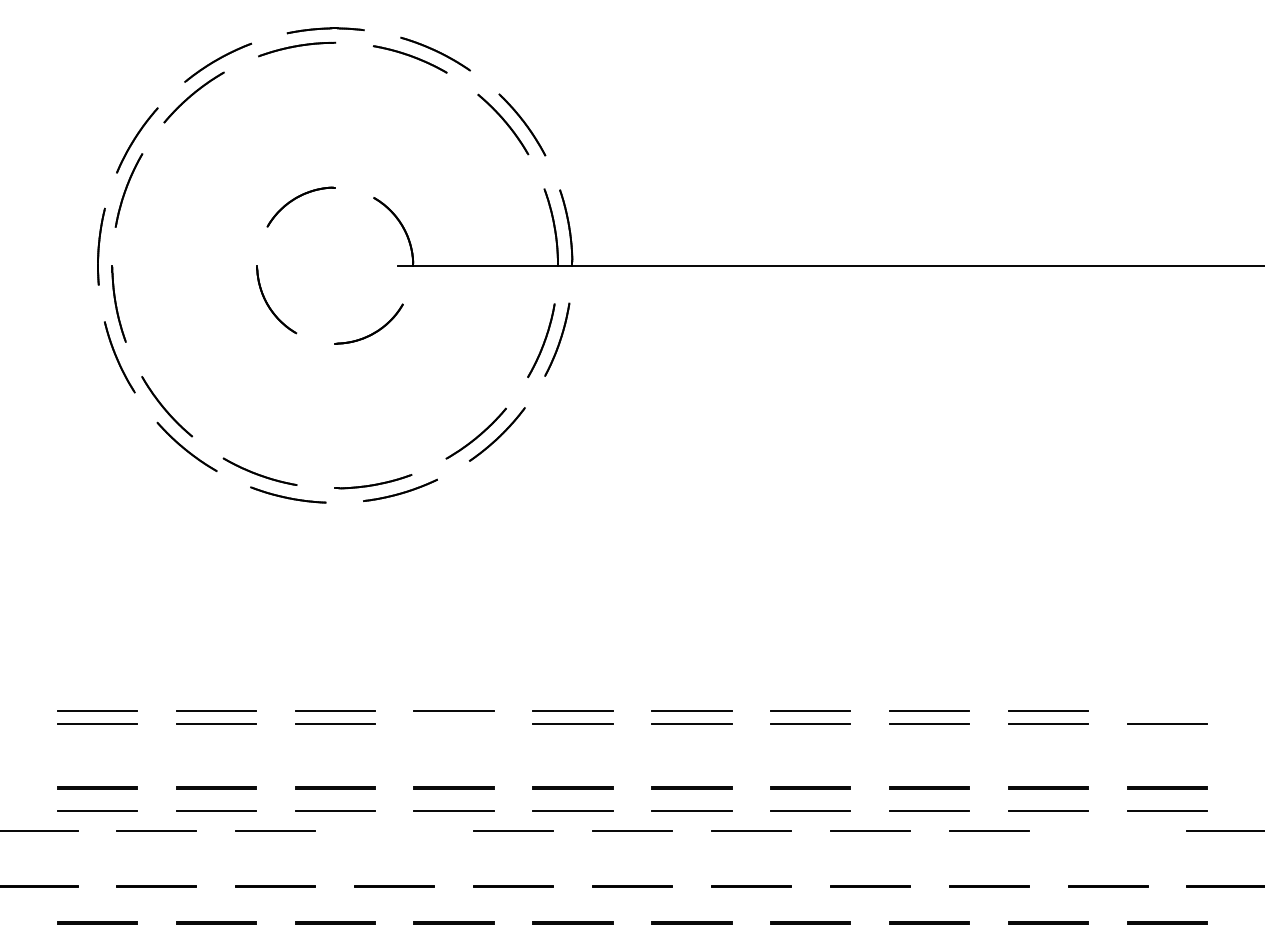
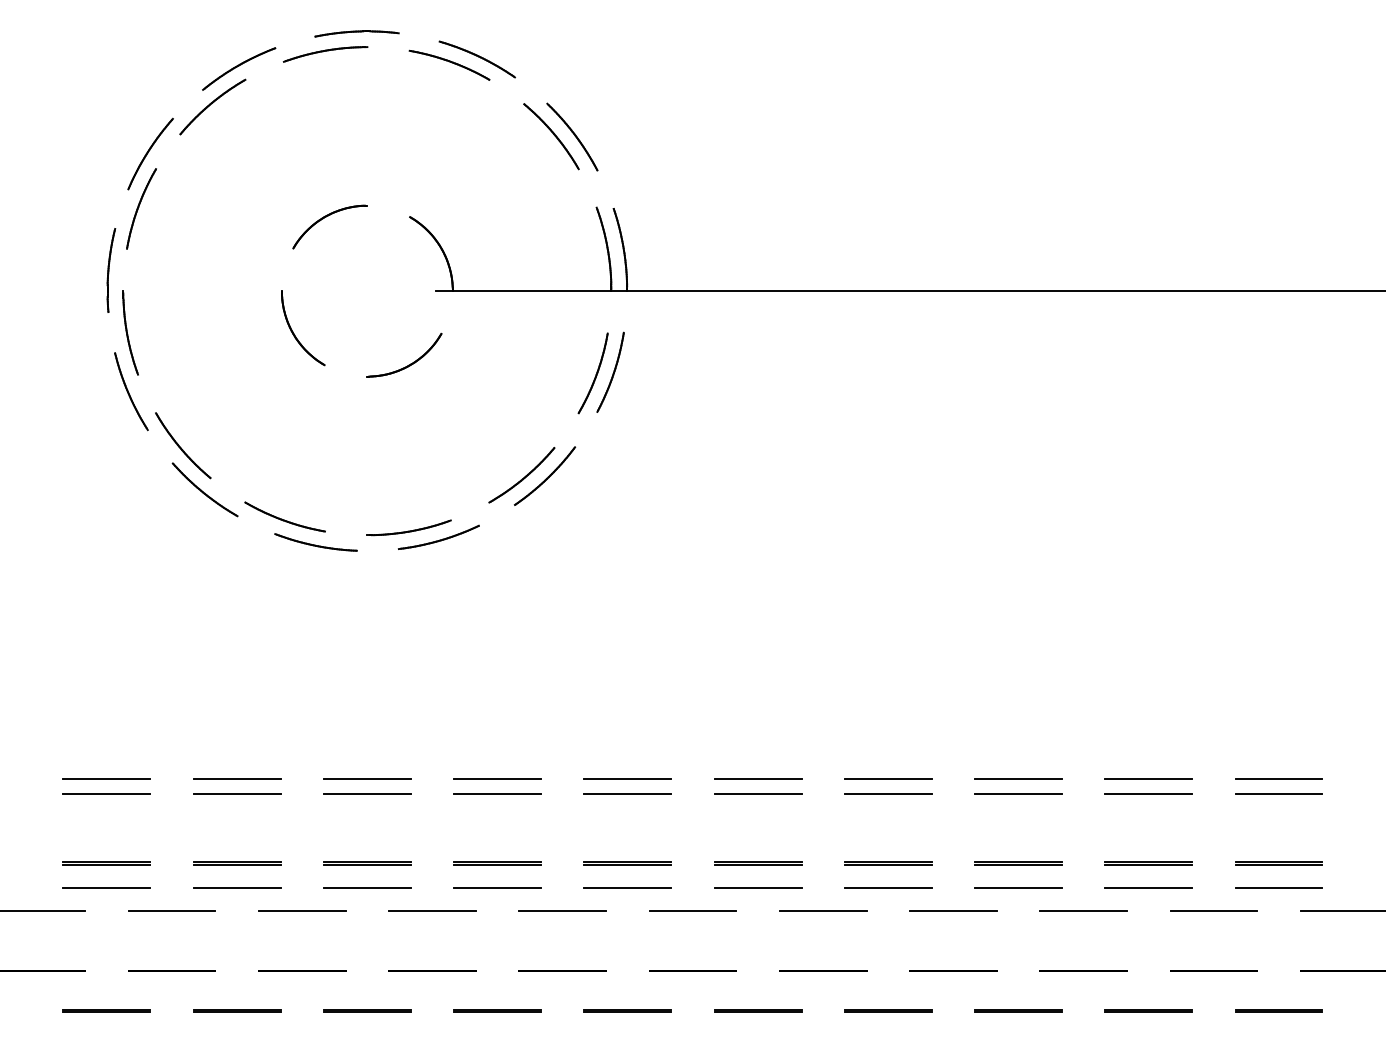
line: (1167, 711) -> (1278, 779), added
line: (453, 724) -> (496, 793), added
line: (394, 831) -> (432, 910), added
line: (1107, 831) -> (1213, 910), added

